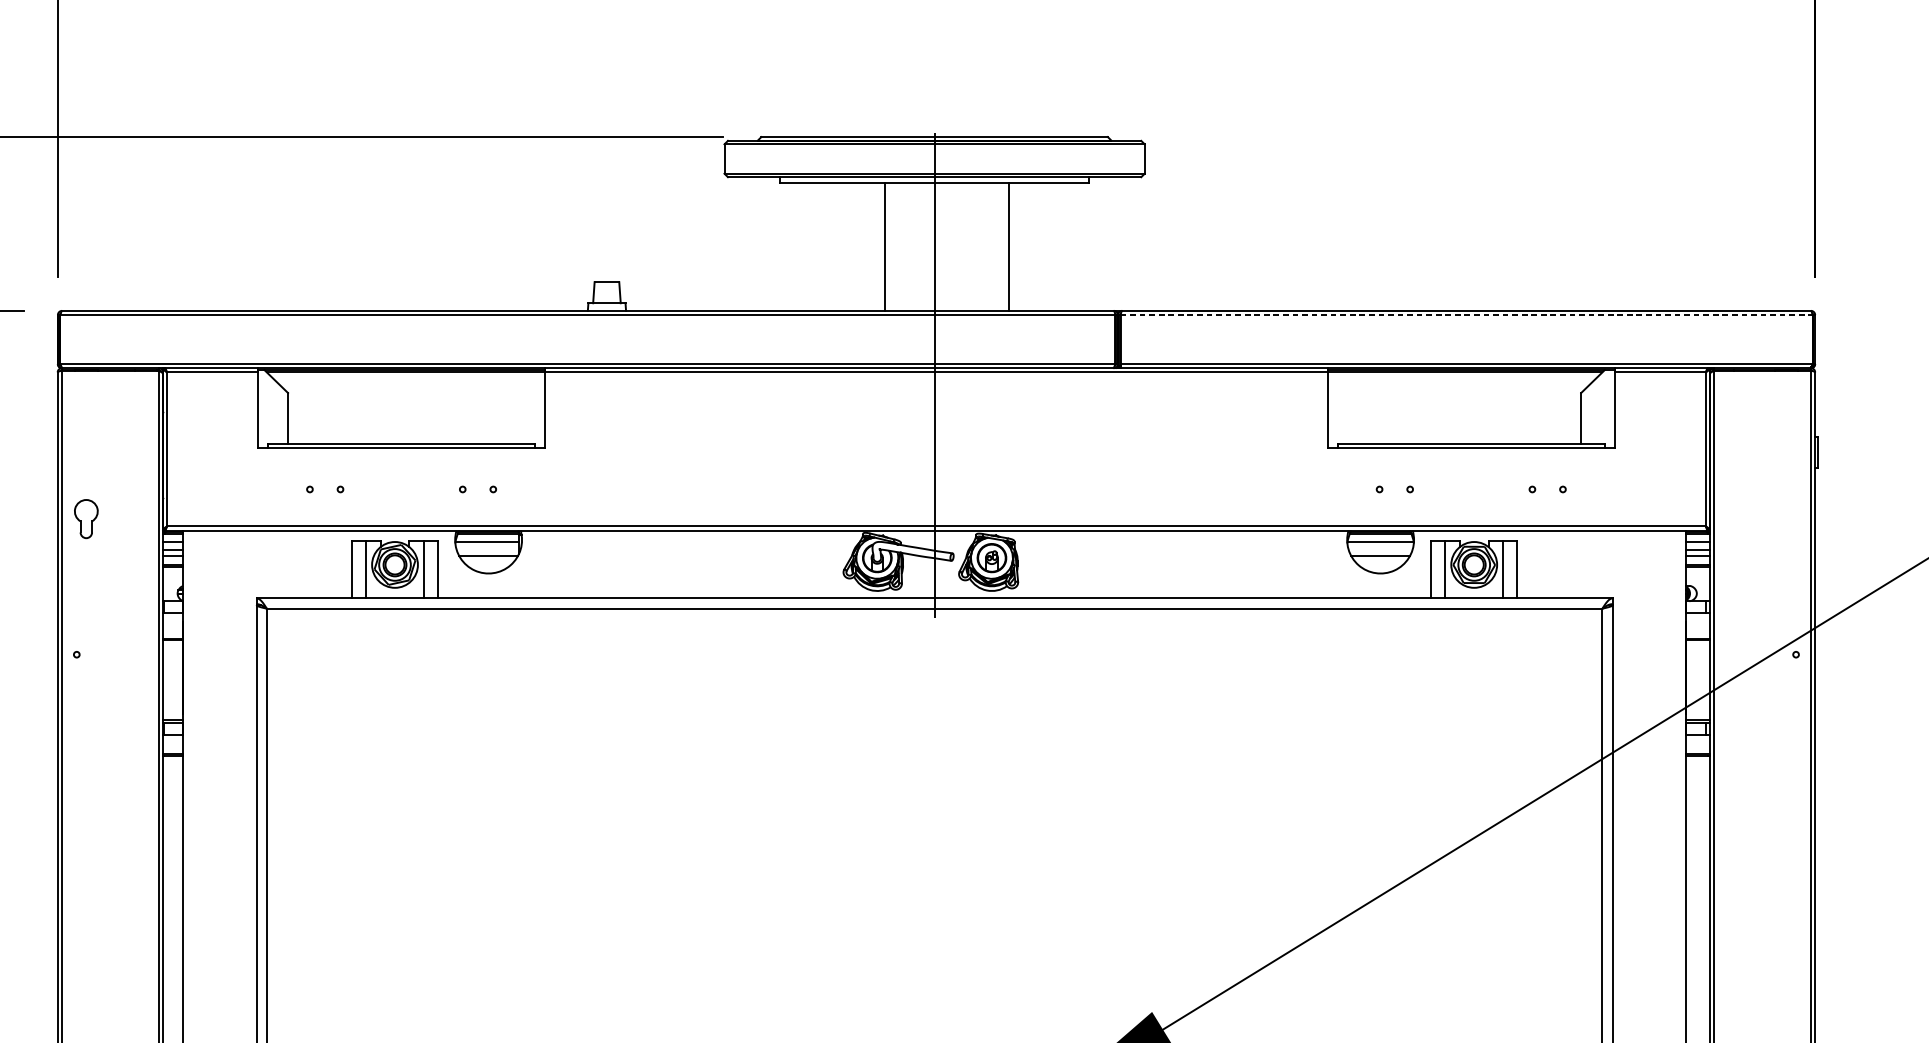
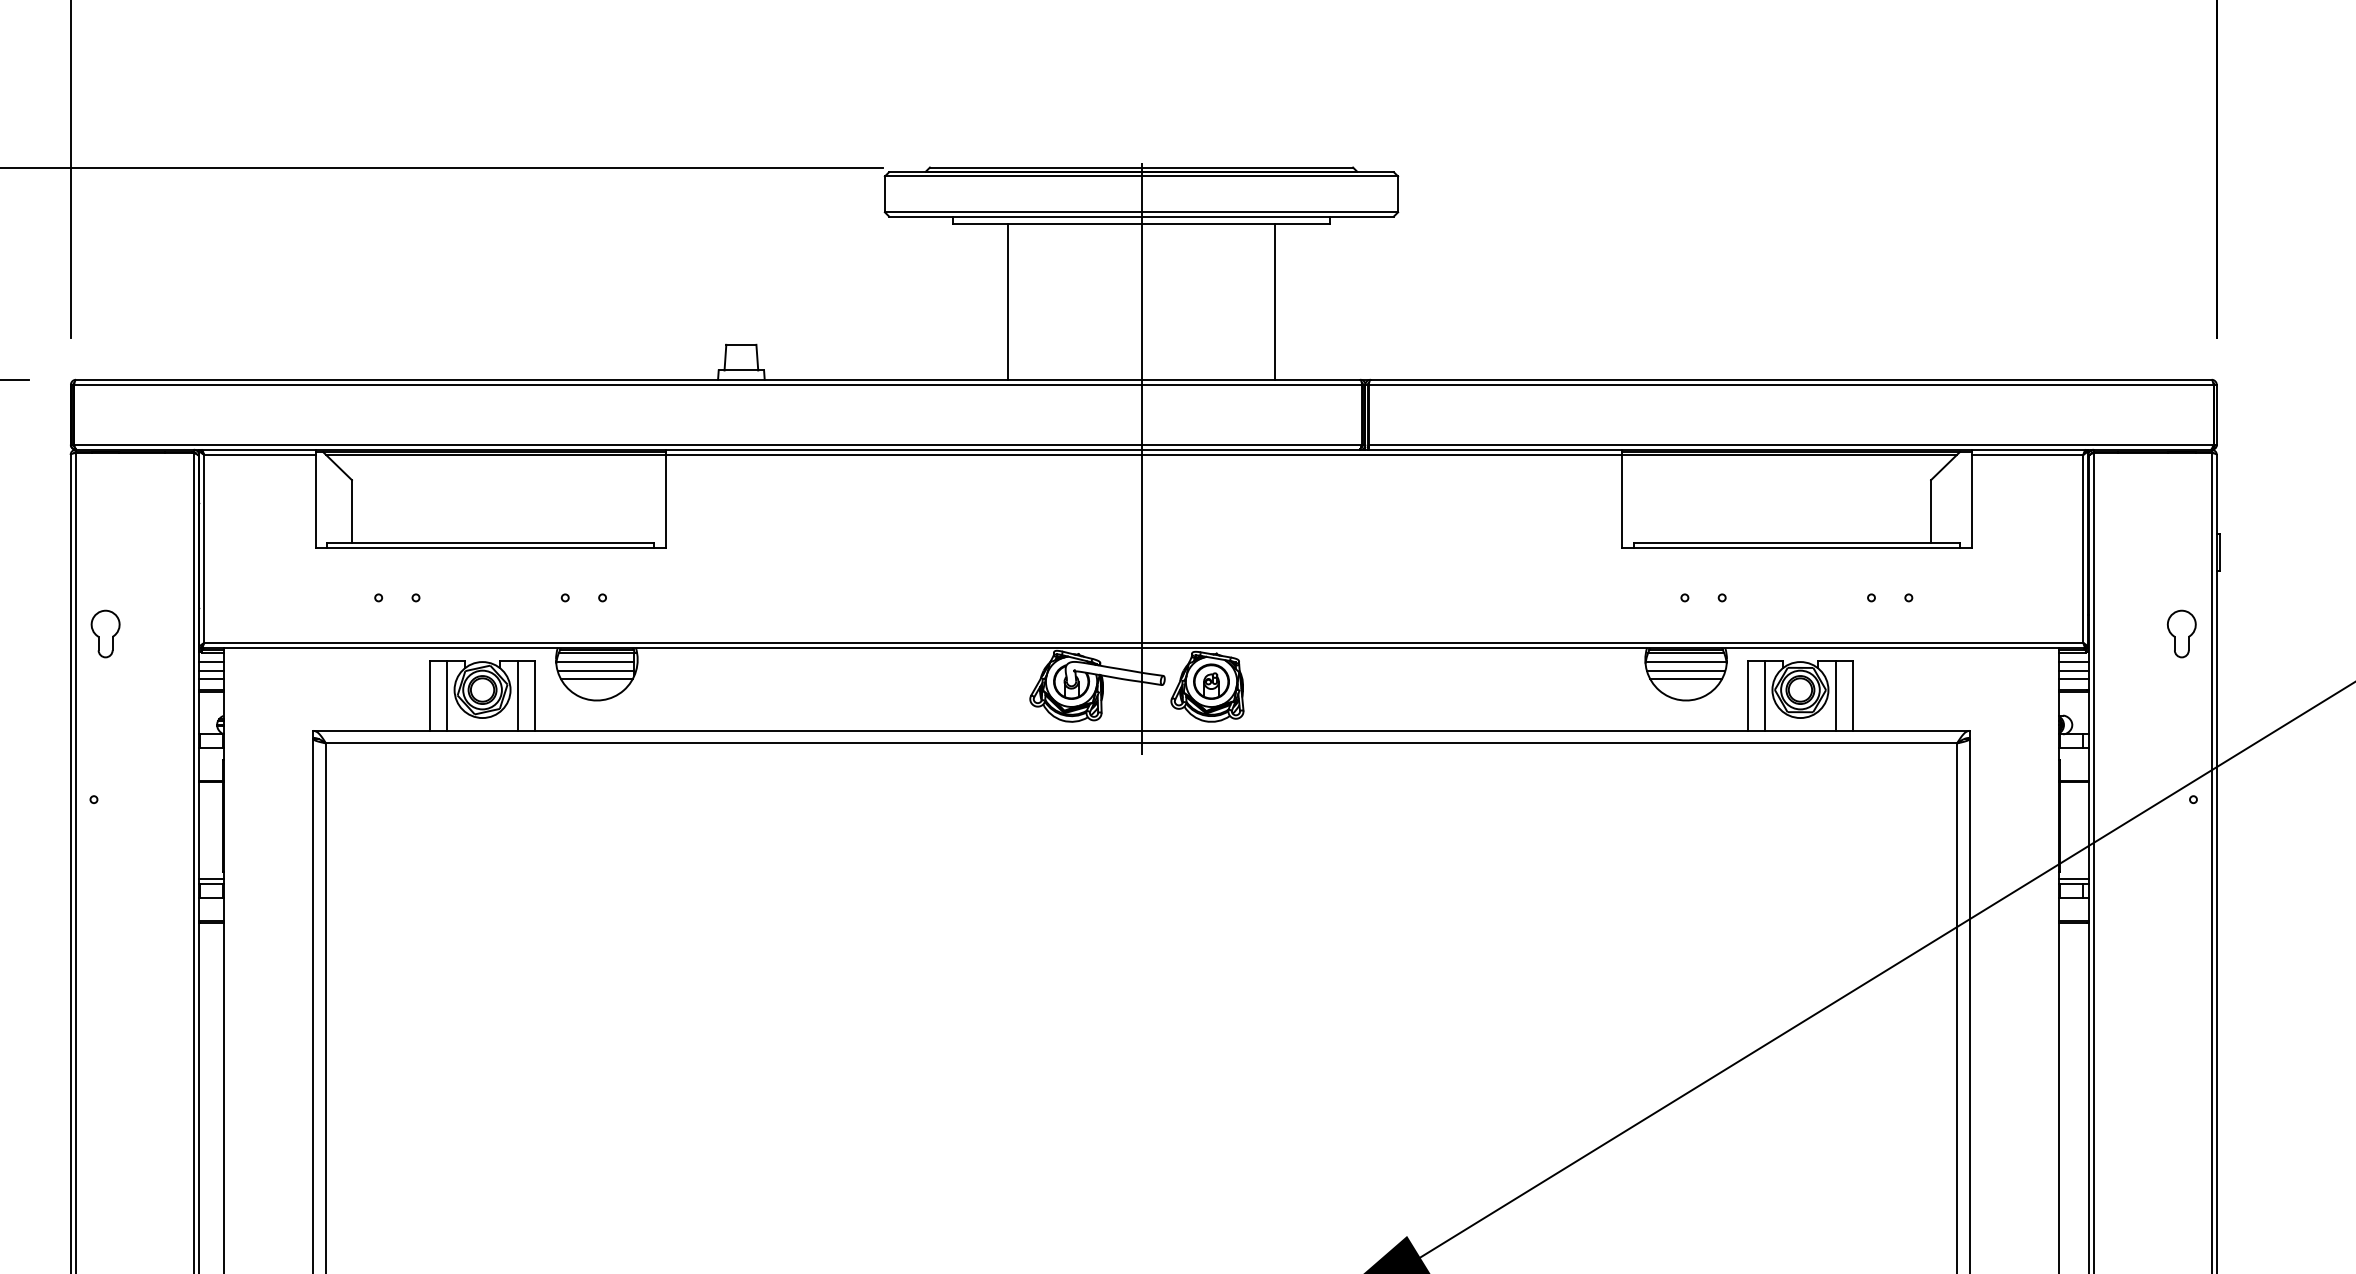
line: (885, 246) -> (1008, 301), moved
line: (1009, 246) -> (1274, 301), moved
line: (1466, 314) -> (1791, 384), dashed -> solid
part: (1786, 518) -> (2181, 633), added
line: (487, 549) -> (595, 671), added
line: (1380, 549) -> (1686, 671), added

